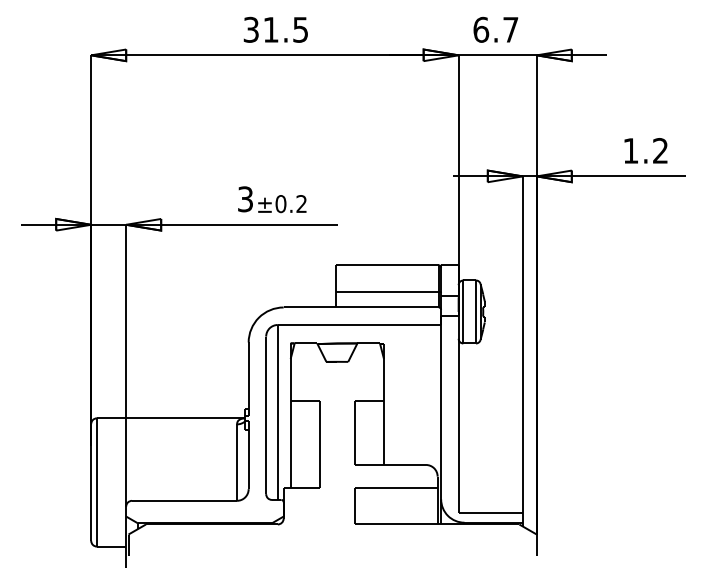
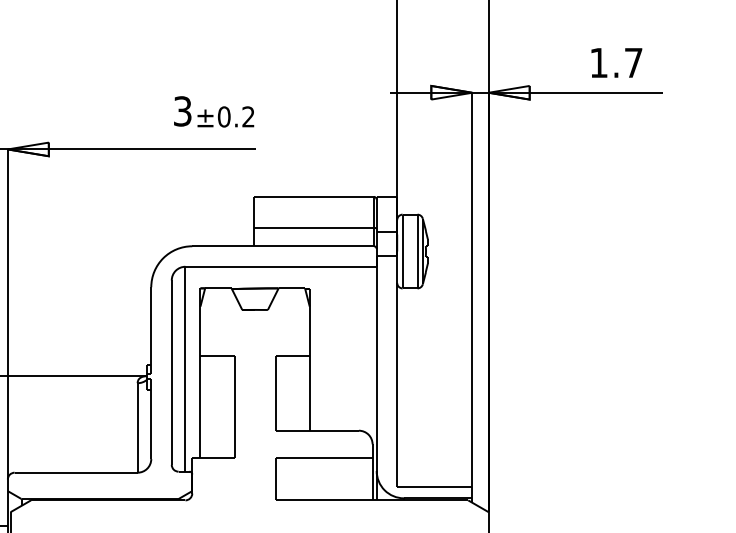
text: (660, 150) -> (633, 62), 1.2 -> 1.7
text: (272, 199) -> (214, 111), moved

